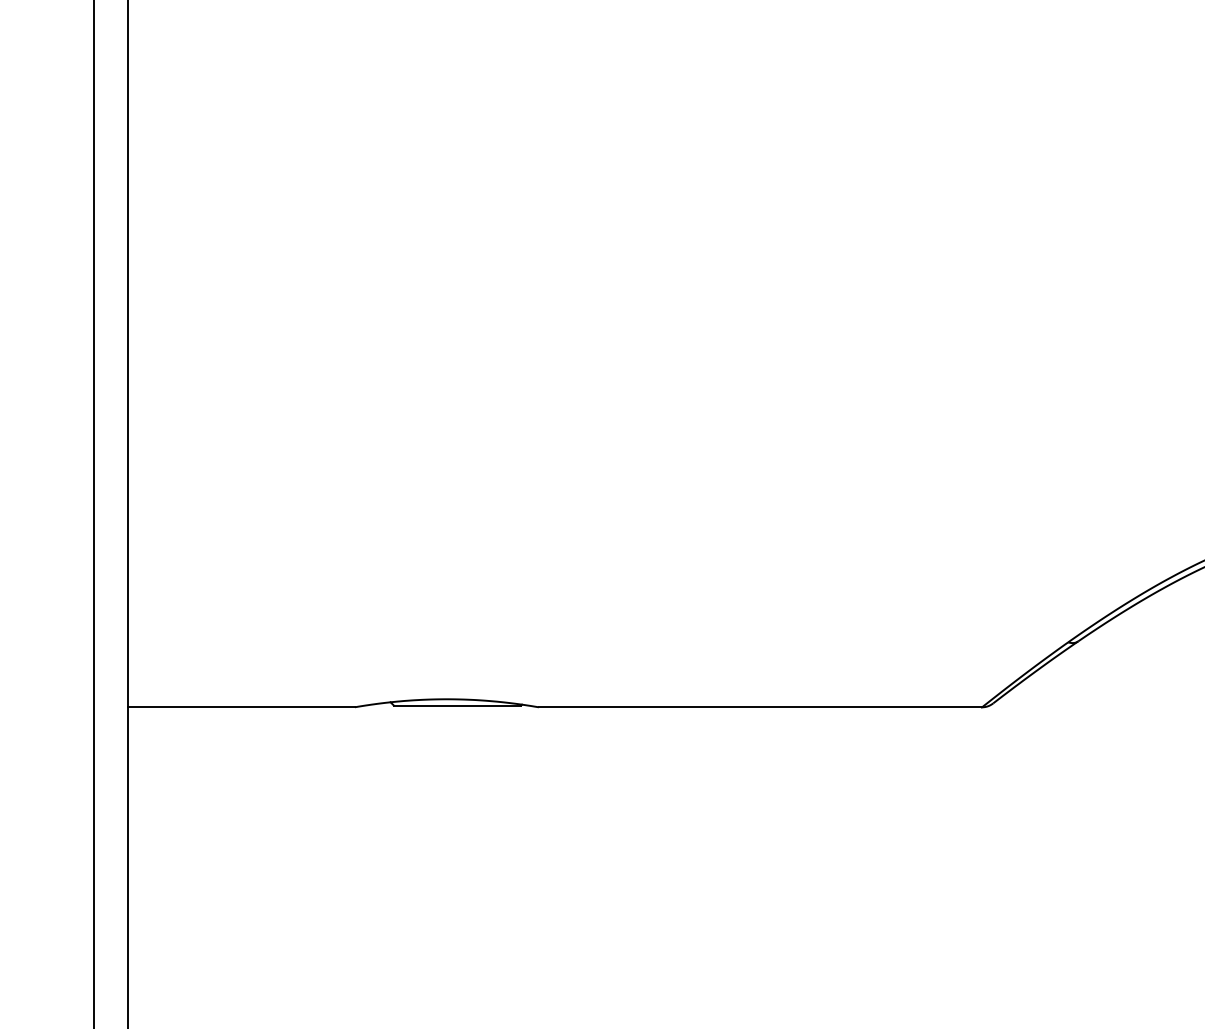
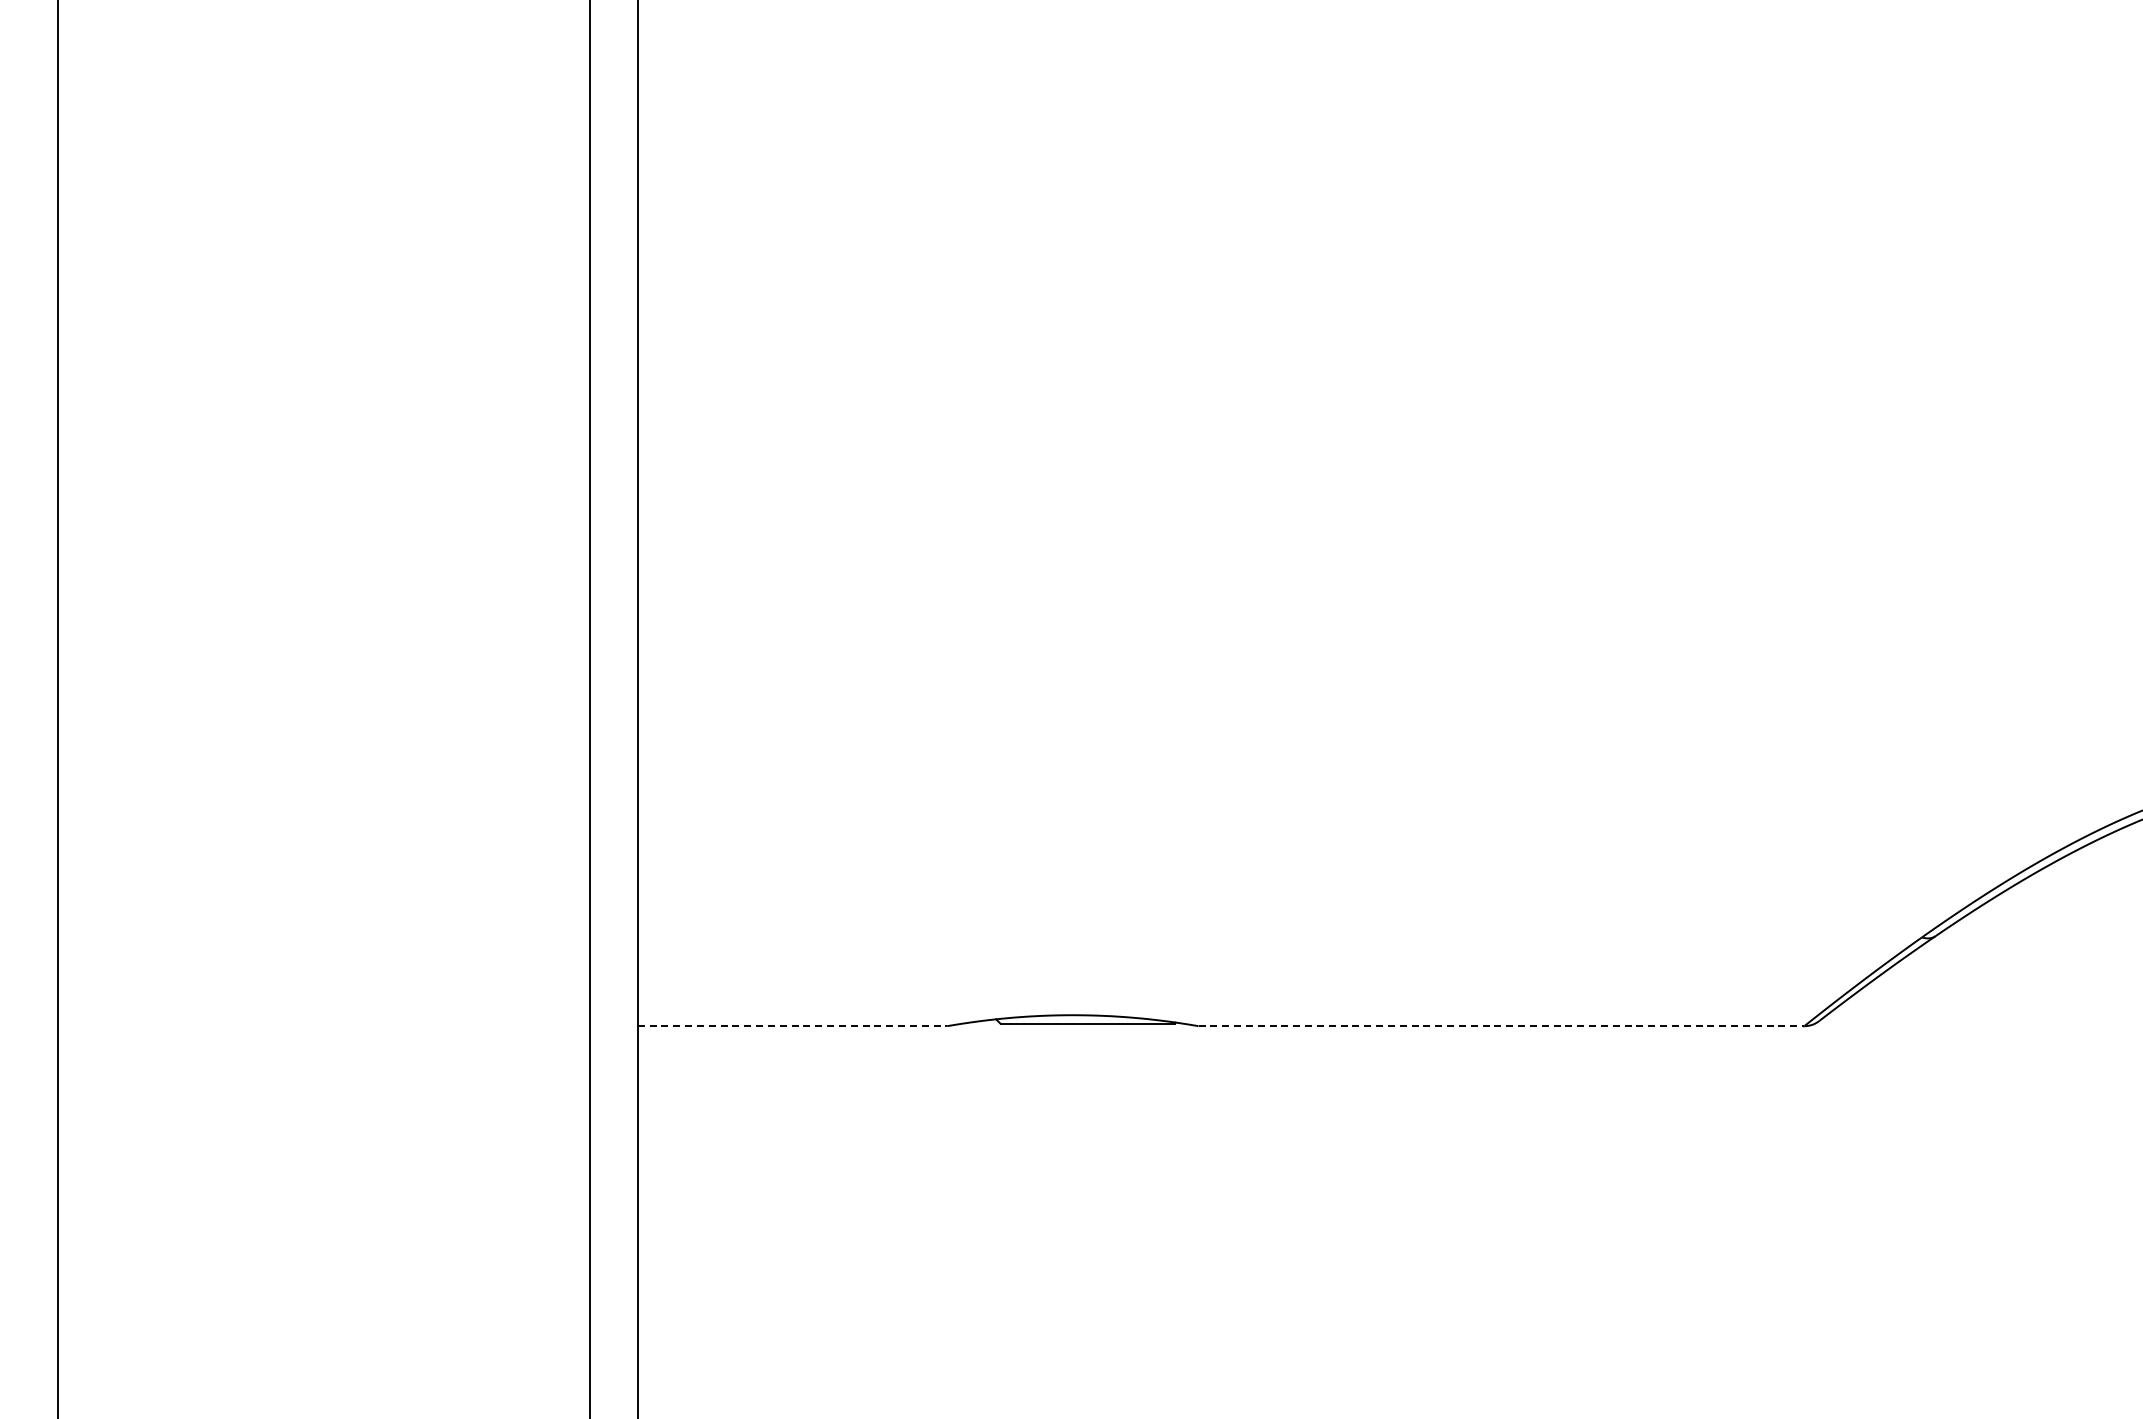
line: (241, 707) -> (792, 1026), solid -> dashed
line: (760, 707) -> (1501, 1026), solid -> dashed

